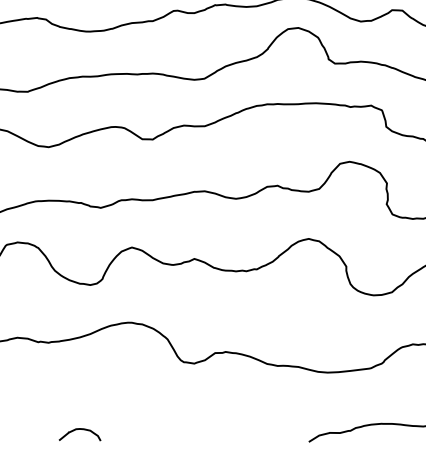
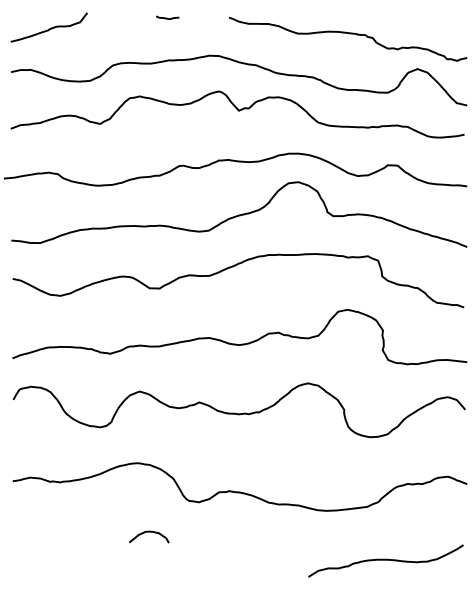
curve: (80, 429) -> (149, 532), moved

